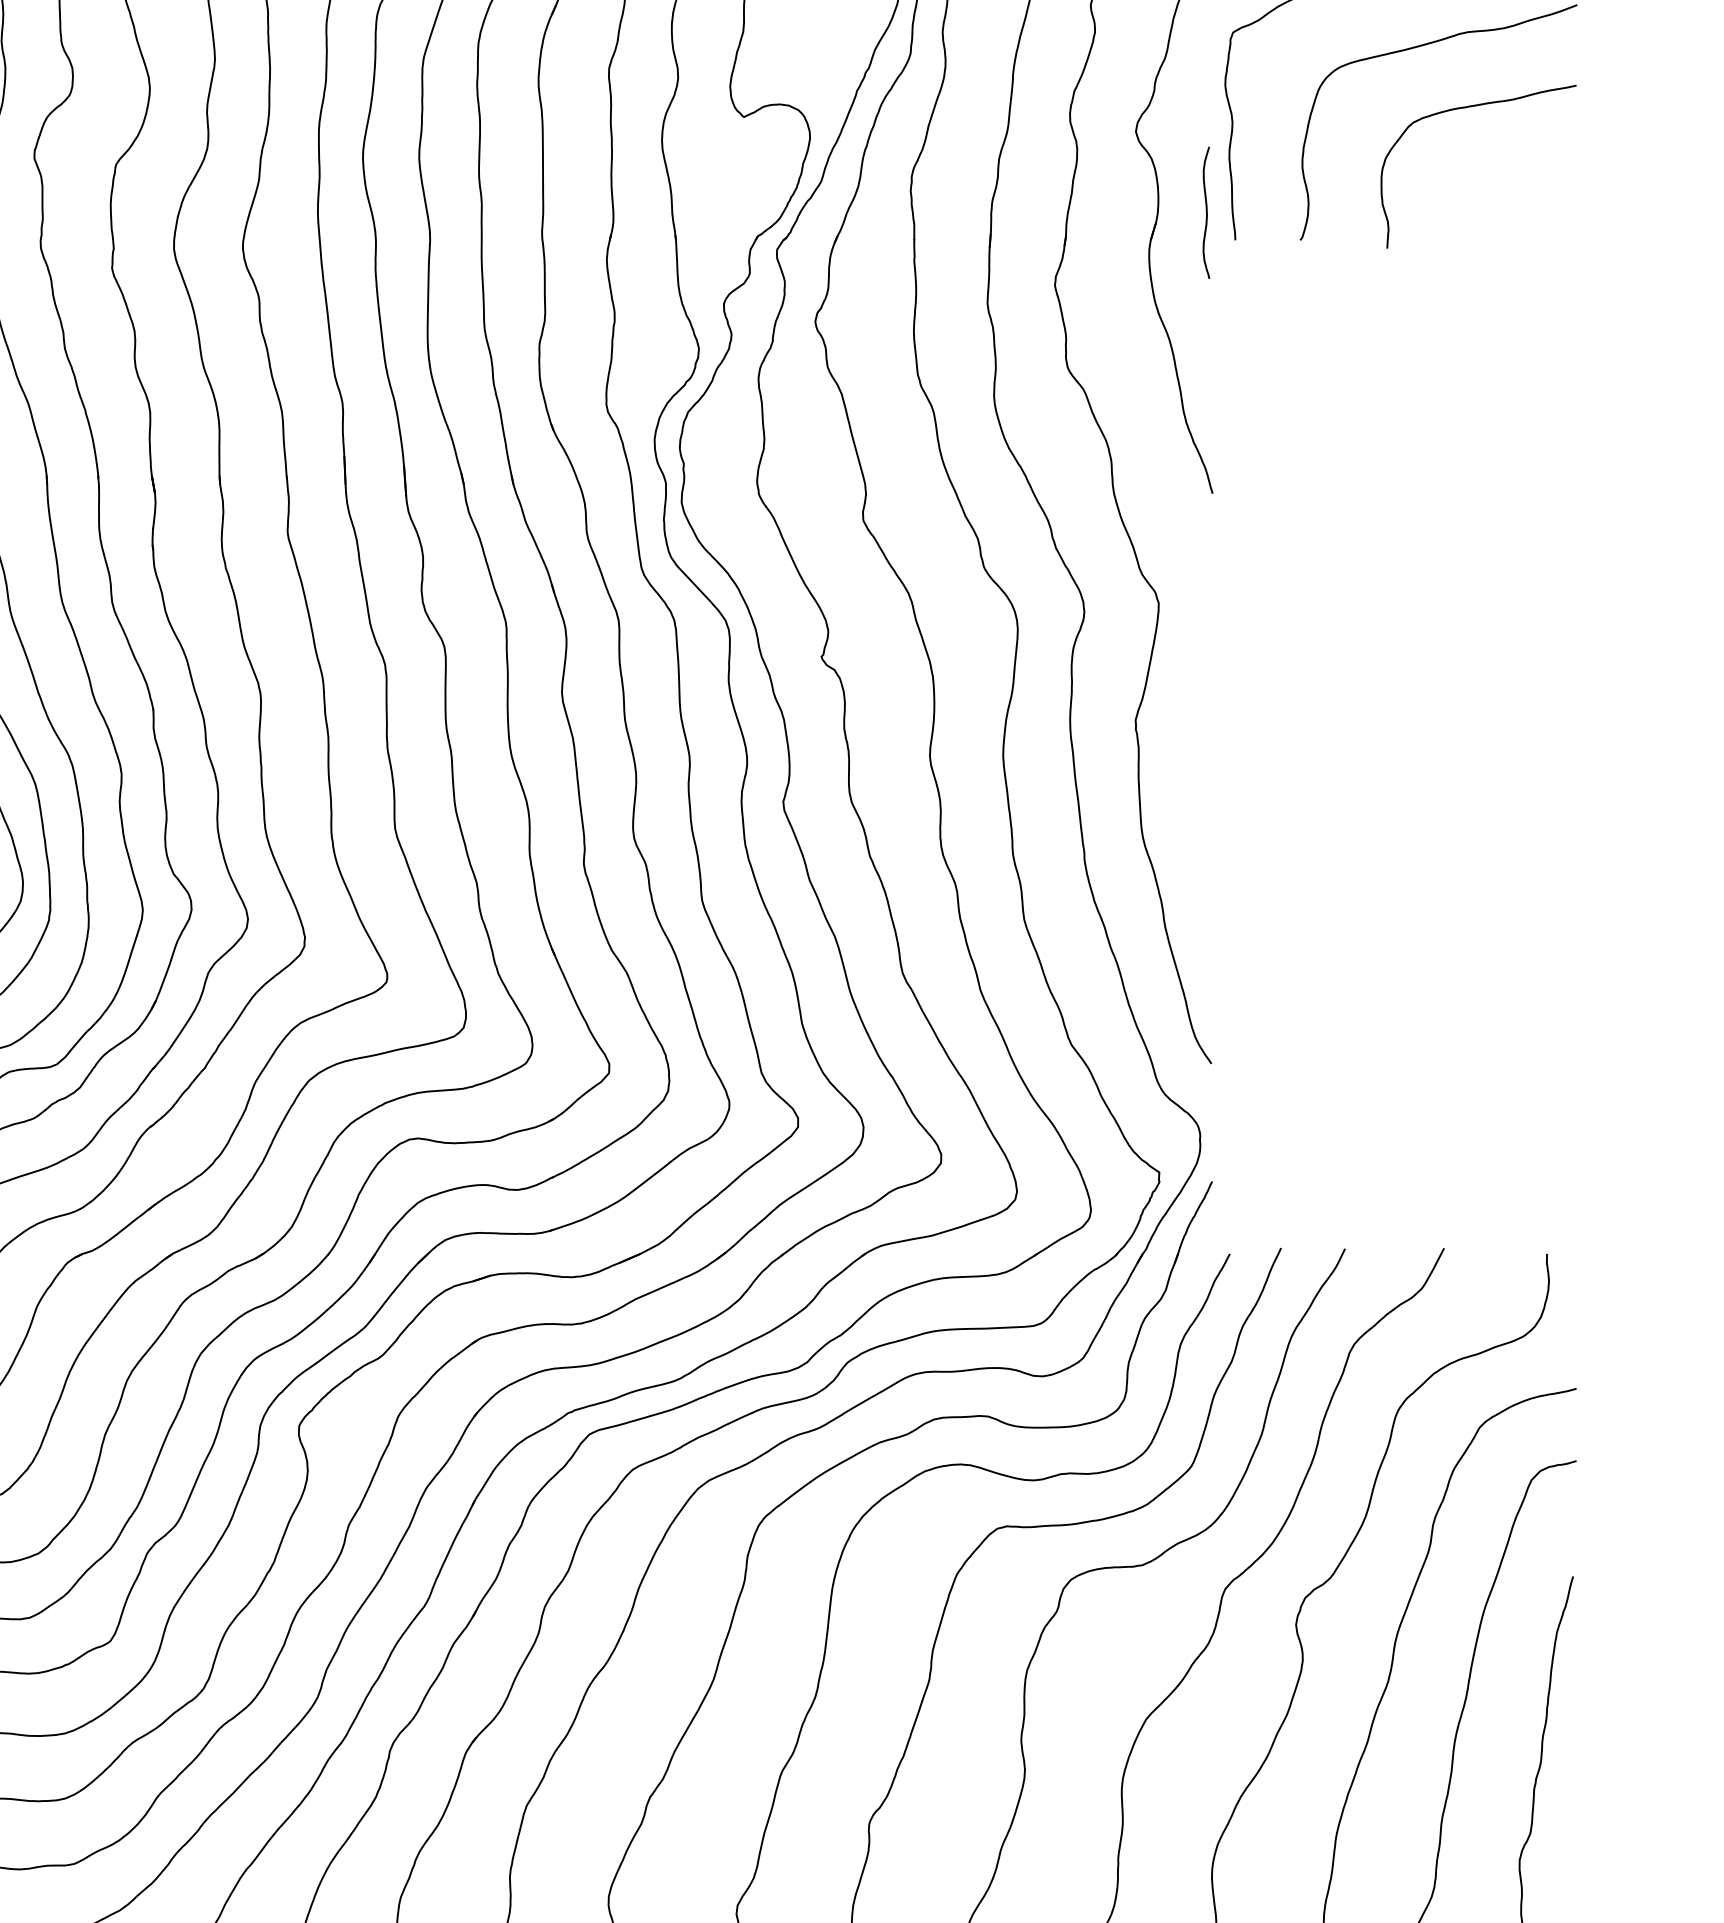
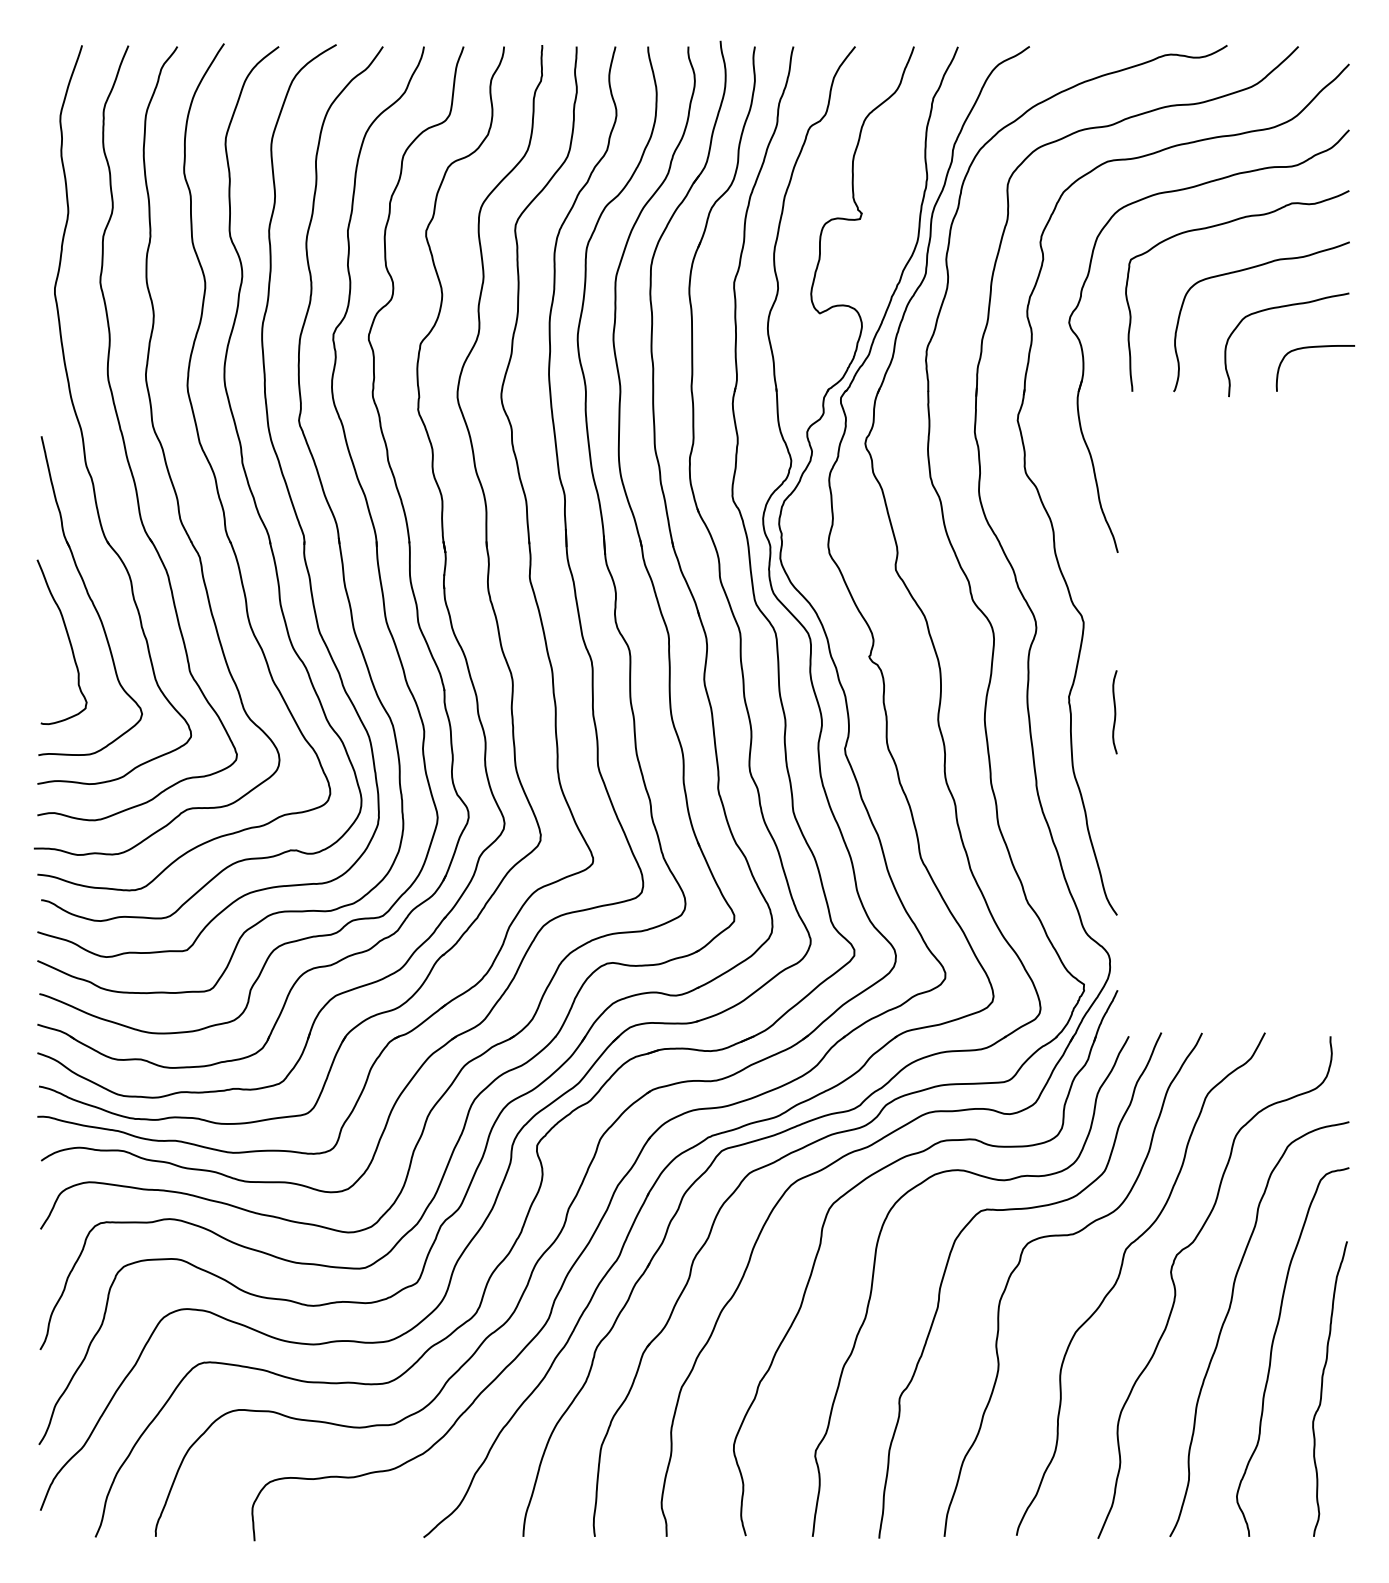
curve: (1513, 172) -> (1309, 348), added
curve: (1205, 213) -> (1114, 712), moved

